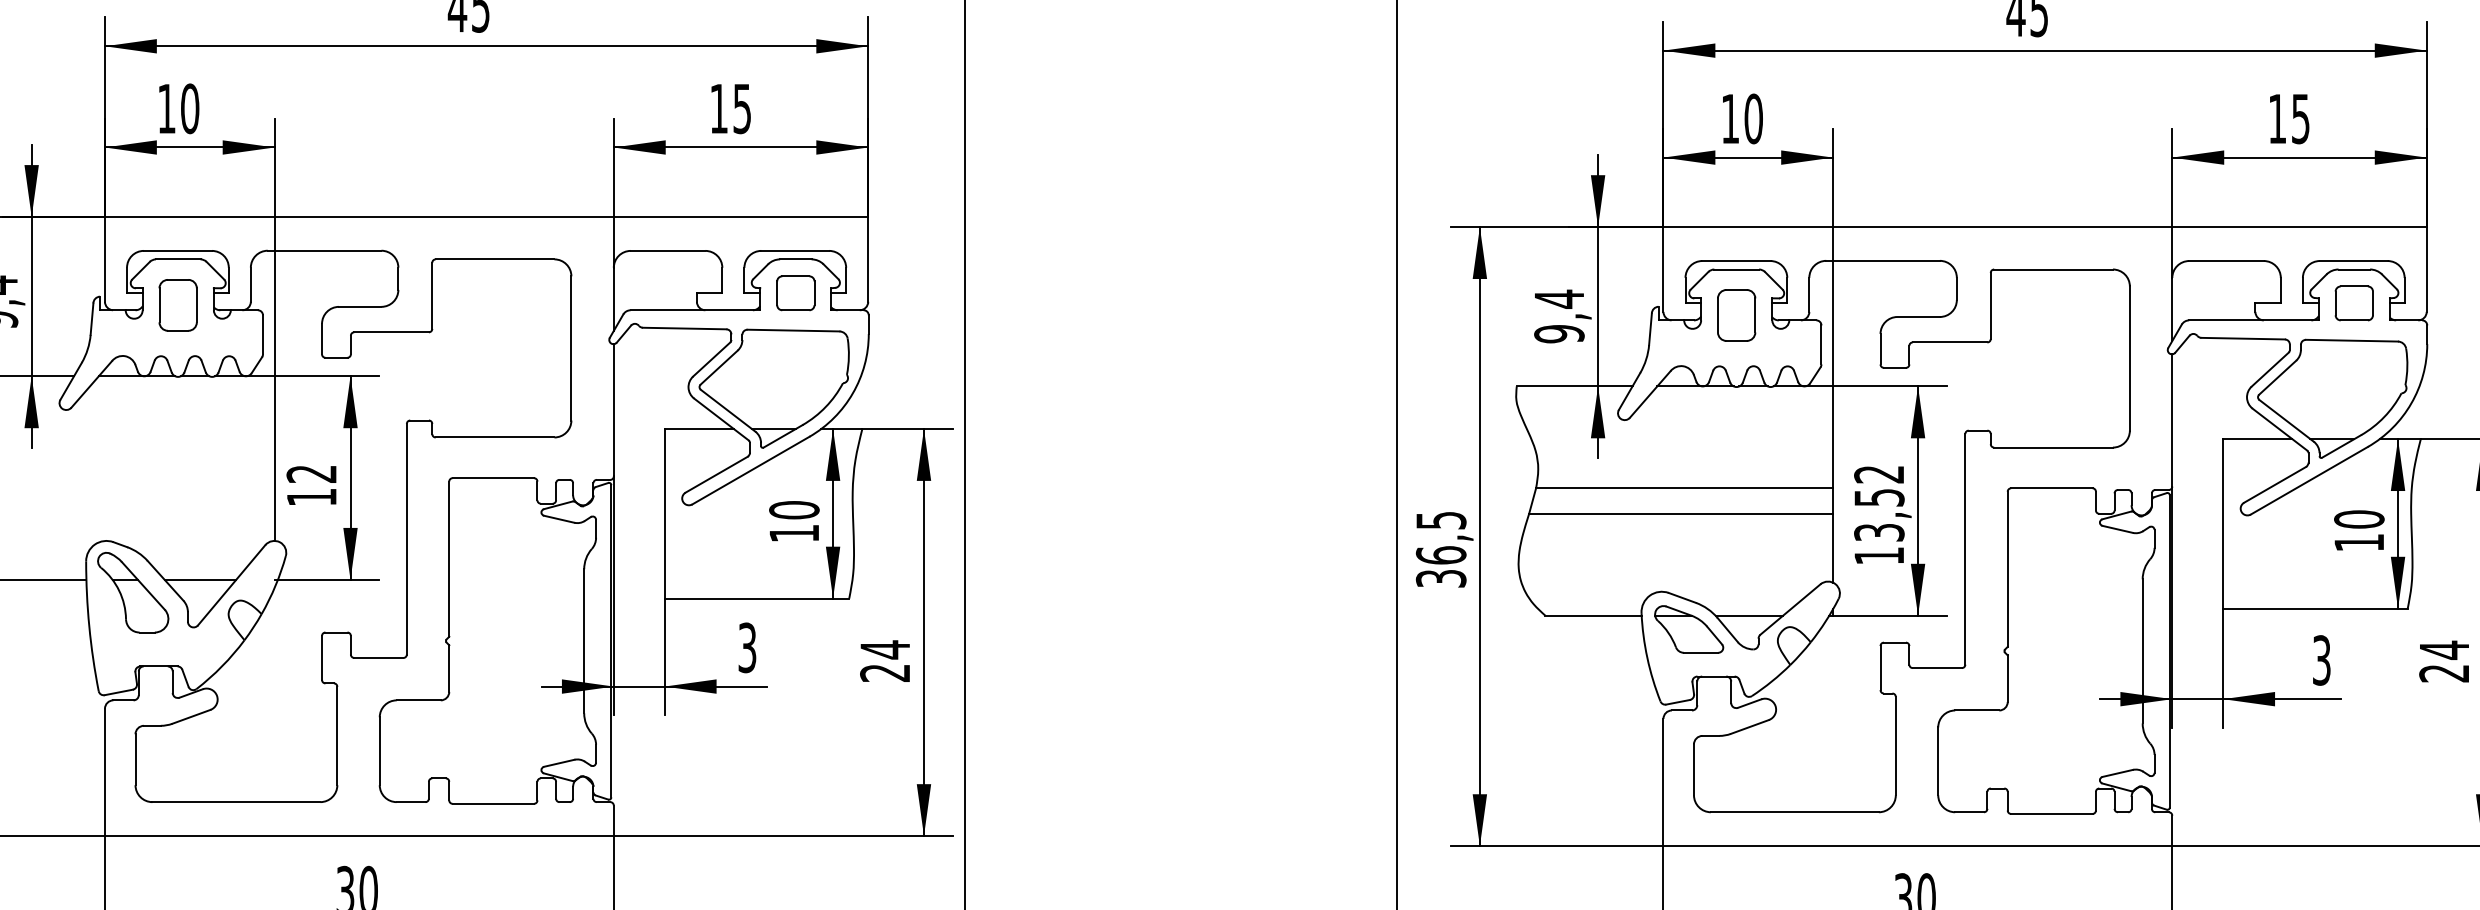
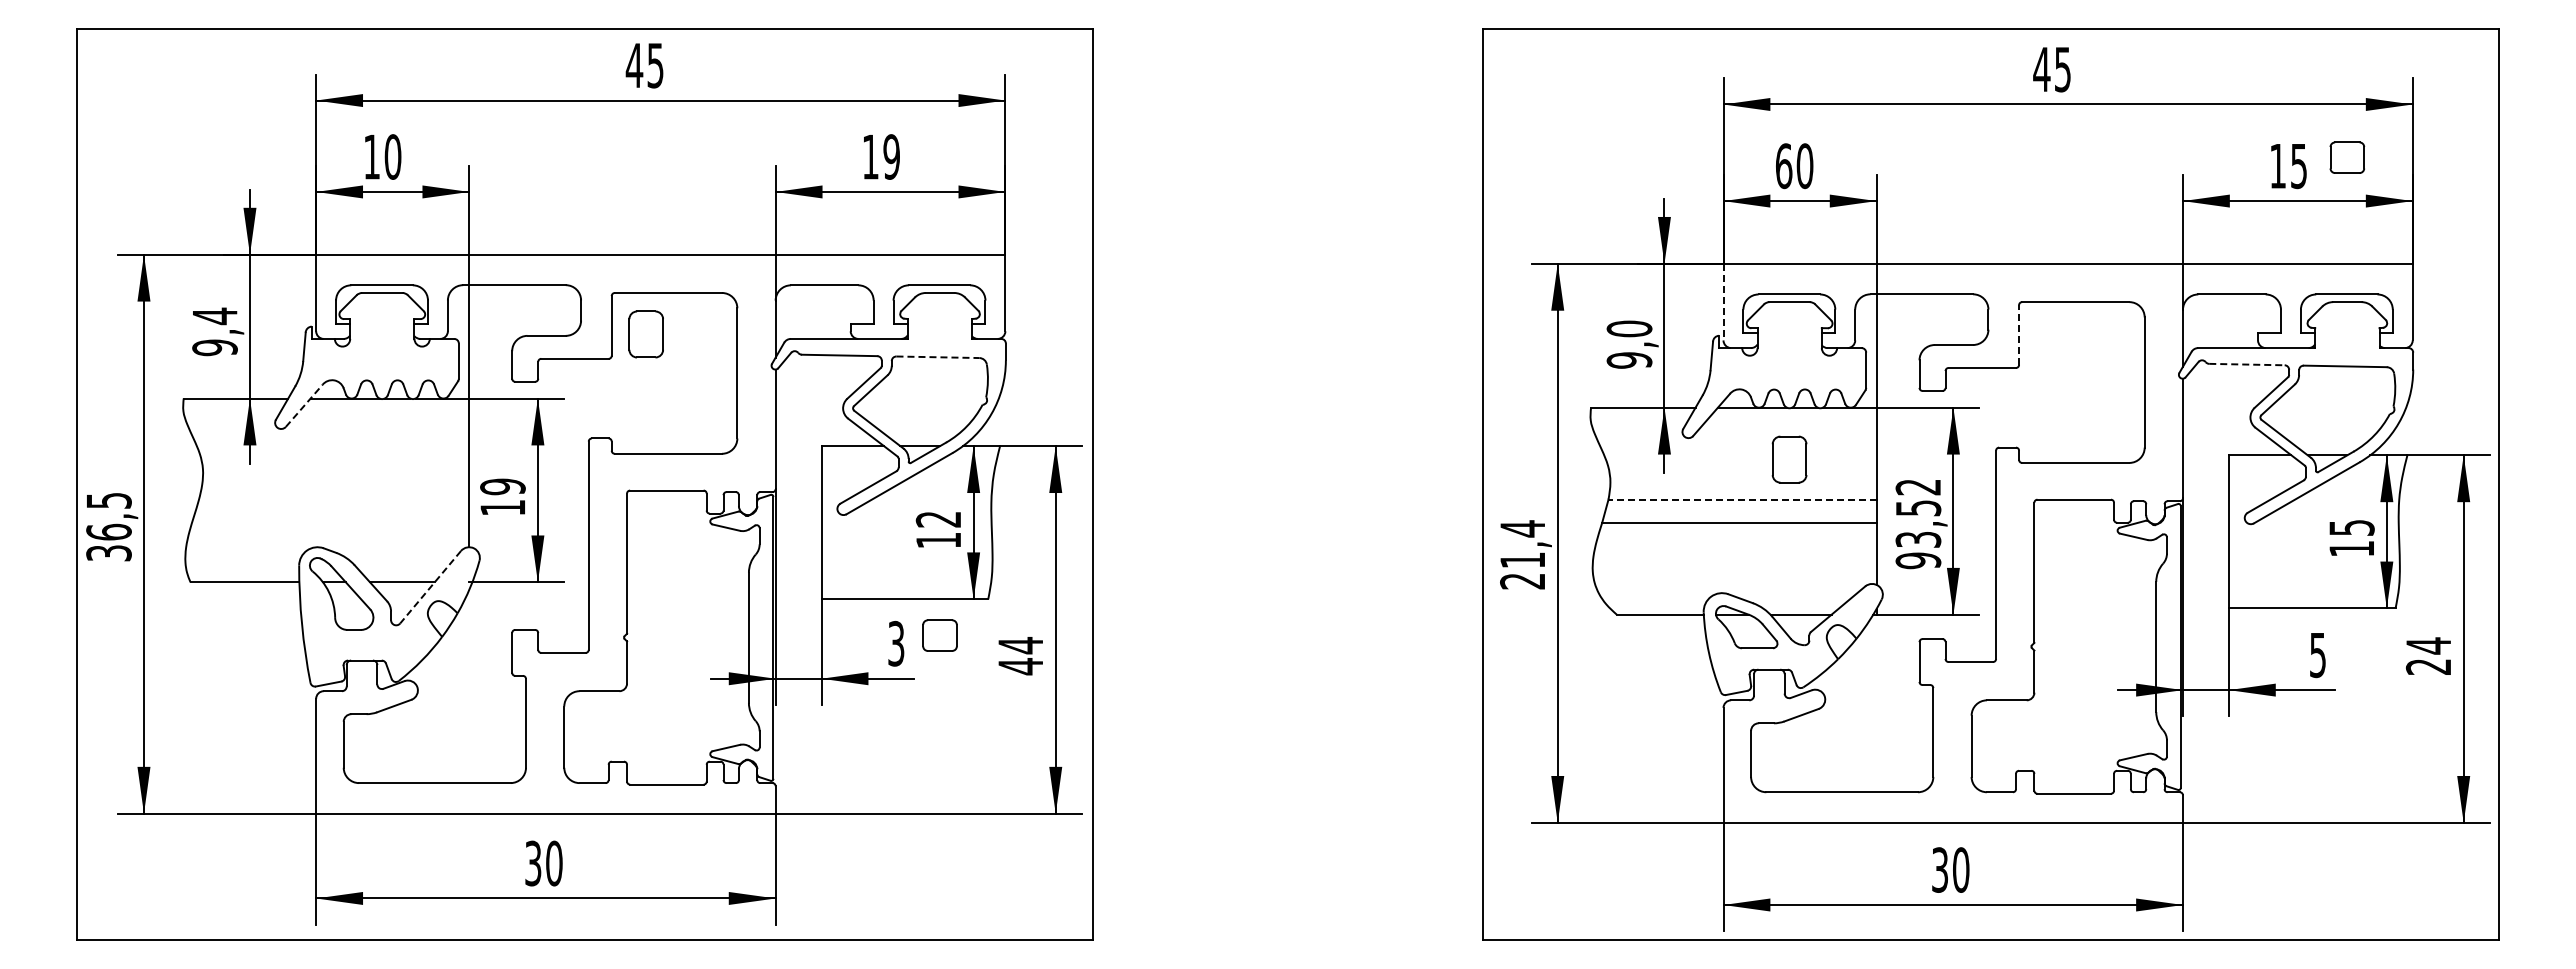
text: (742, 108) -> (891, 156), 15 -> 19
text: (1731, 119) -> (1784, 166), 10 -> 60
line: (1663, 269) -> (1723, 302), solid -> dashed
part: (795, 293) -> (939, 635), moved
text: (1559, 298) -> (1629, 328), 9,4 -> 9,0
part: (2354, 303) -> (2347, 157), moved
part: (177, 305) -> (645, 334), moved
line: (1991, 306) -> (2019, 335), solid -> dashed
part: (1736, 315) -> (1789, 459), moved
line: (794, 330) -> (938, 357), solid -> dashed
line: (2242, 338) -> (2246, 364), solid -> dashed
line: (92, 383) -> (304, 405), solid -> dashed
text: (311, 473) -> (502, 486), 12 -> 19
line: (1684, 488) -> (1742, 499), solid -> dashed
text: (794, 510) -> (938, 519), 10 -> 12
text: (2358, 519) -> (2351, 527), 10 -> 15
text: (1440, 548) -> (1522, 554), 36,5 -> 21,4
text: (1879, 555) -> (1918, 560), 13,52 -> 93,52
line: (231, 585) -> (430, 587), solid -> dashed
text: (2321, 659) -> (2317, 654), 3 -> 5
text: (884, 673) -> (1020, 666), 24 -> 44

